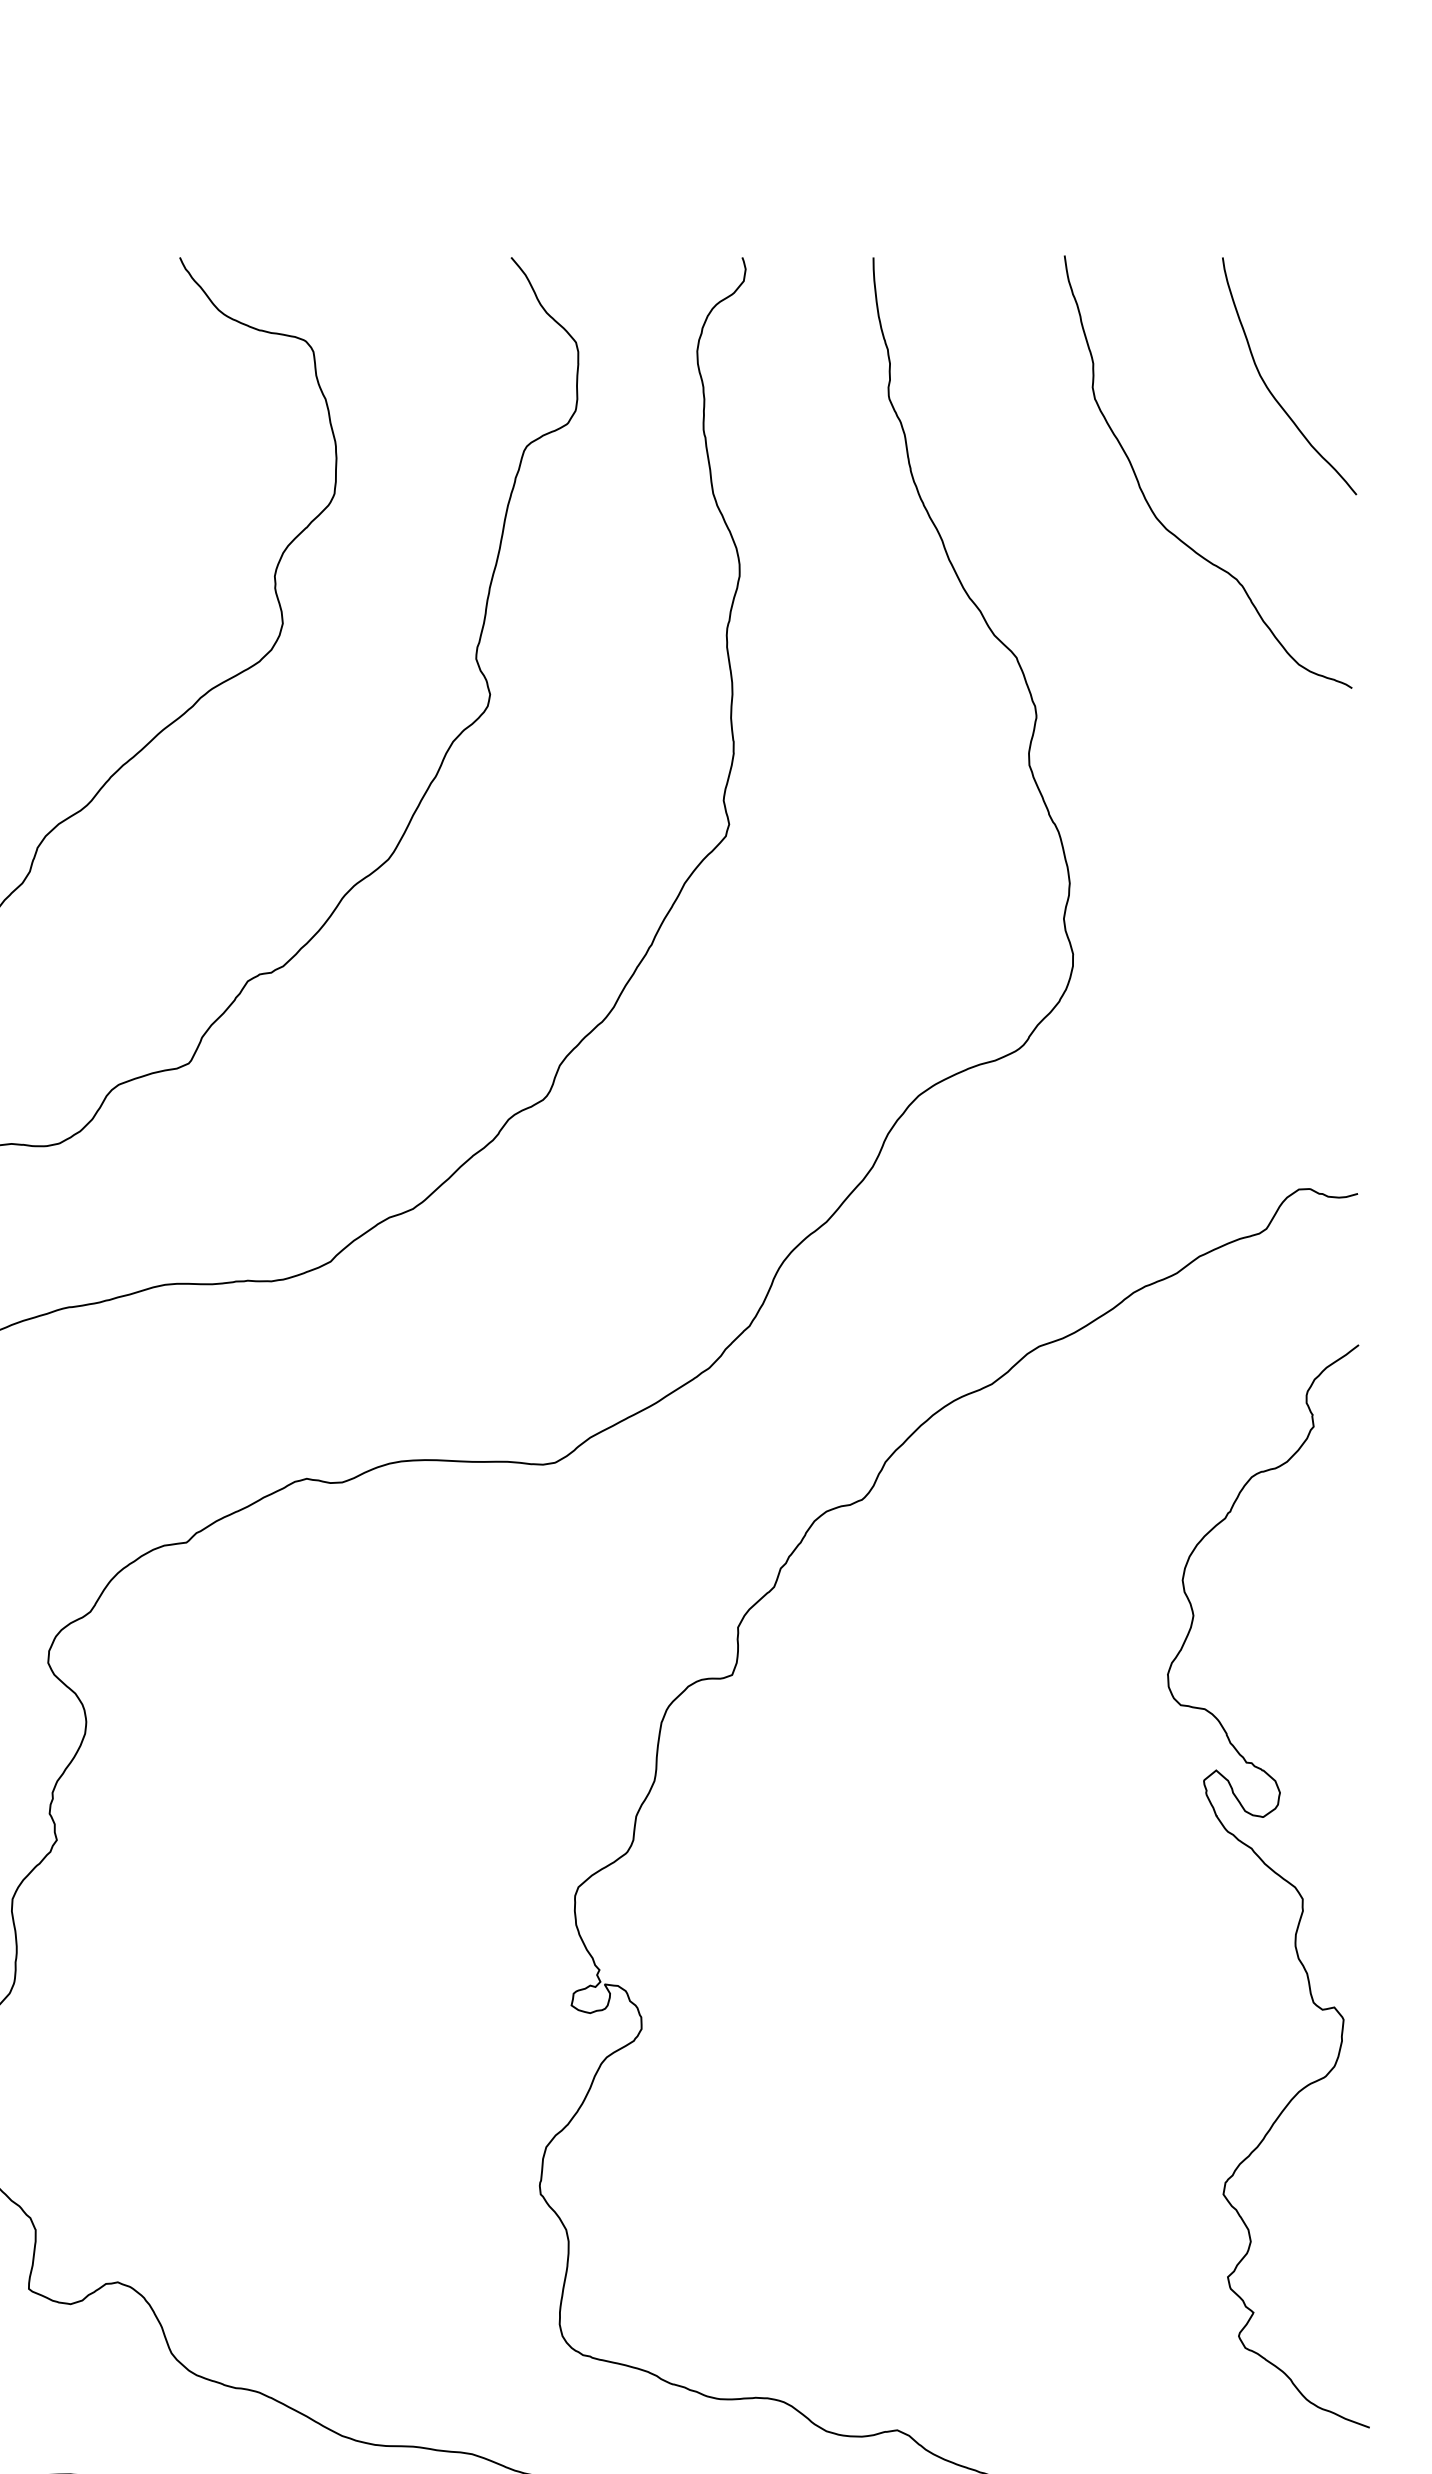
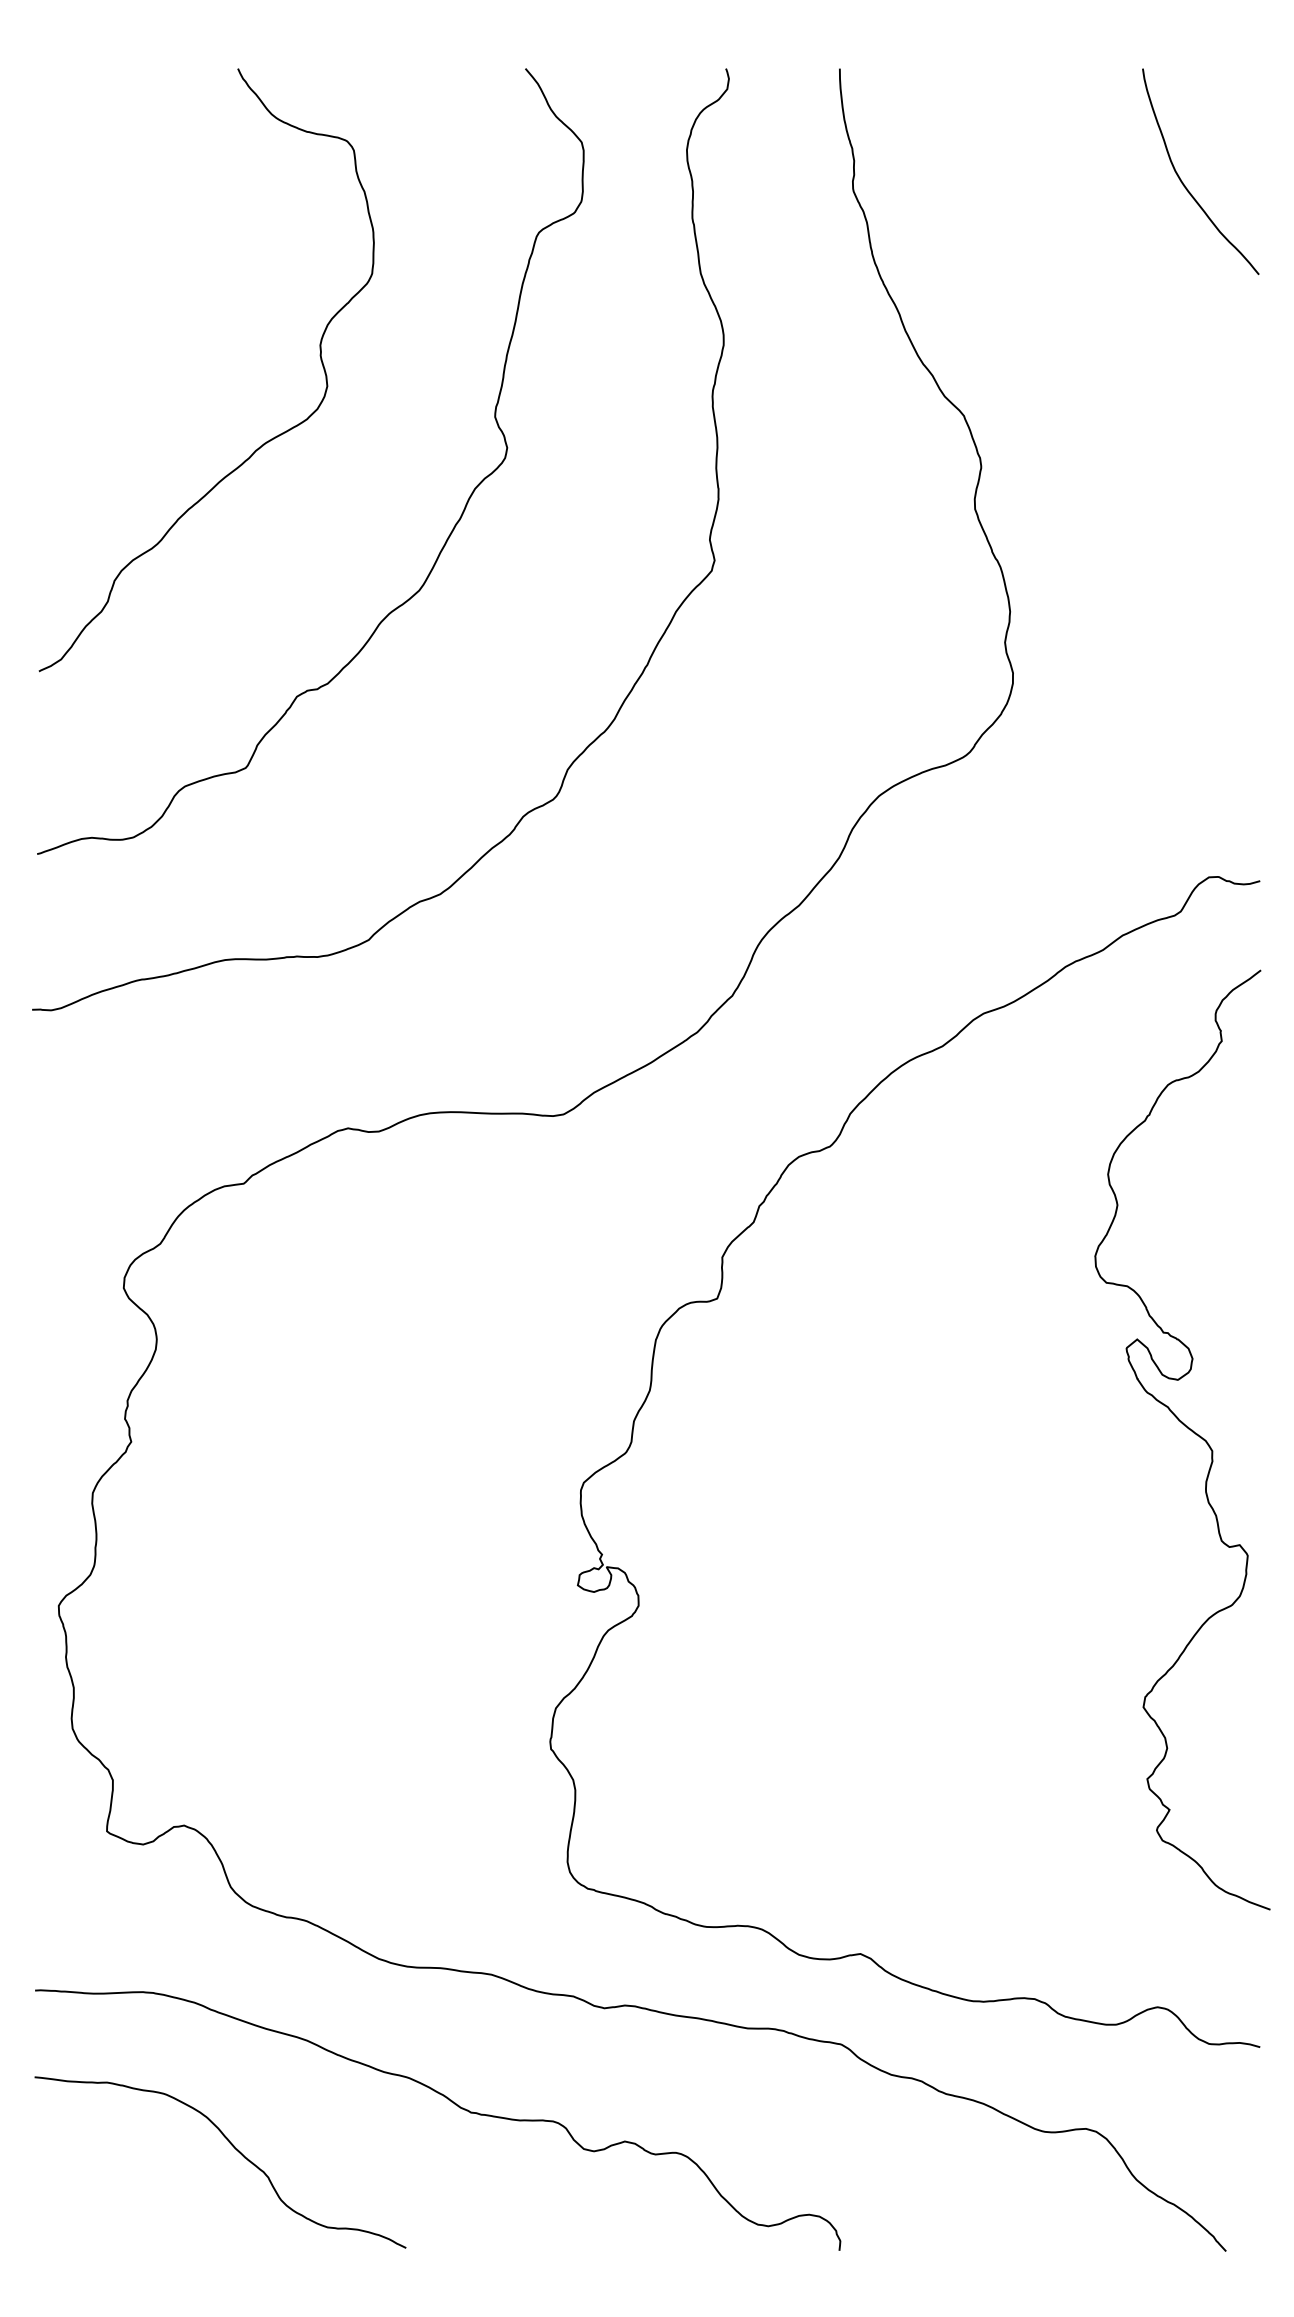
curve: (1148, 501) -> (1078, 280), removed
curve: (1275, 1874) -> (1188, 1429), moved

